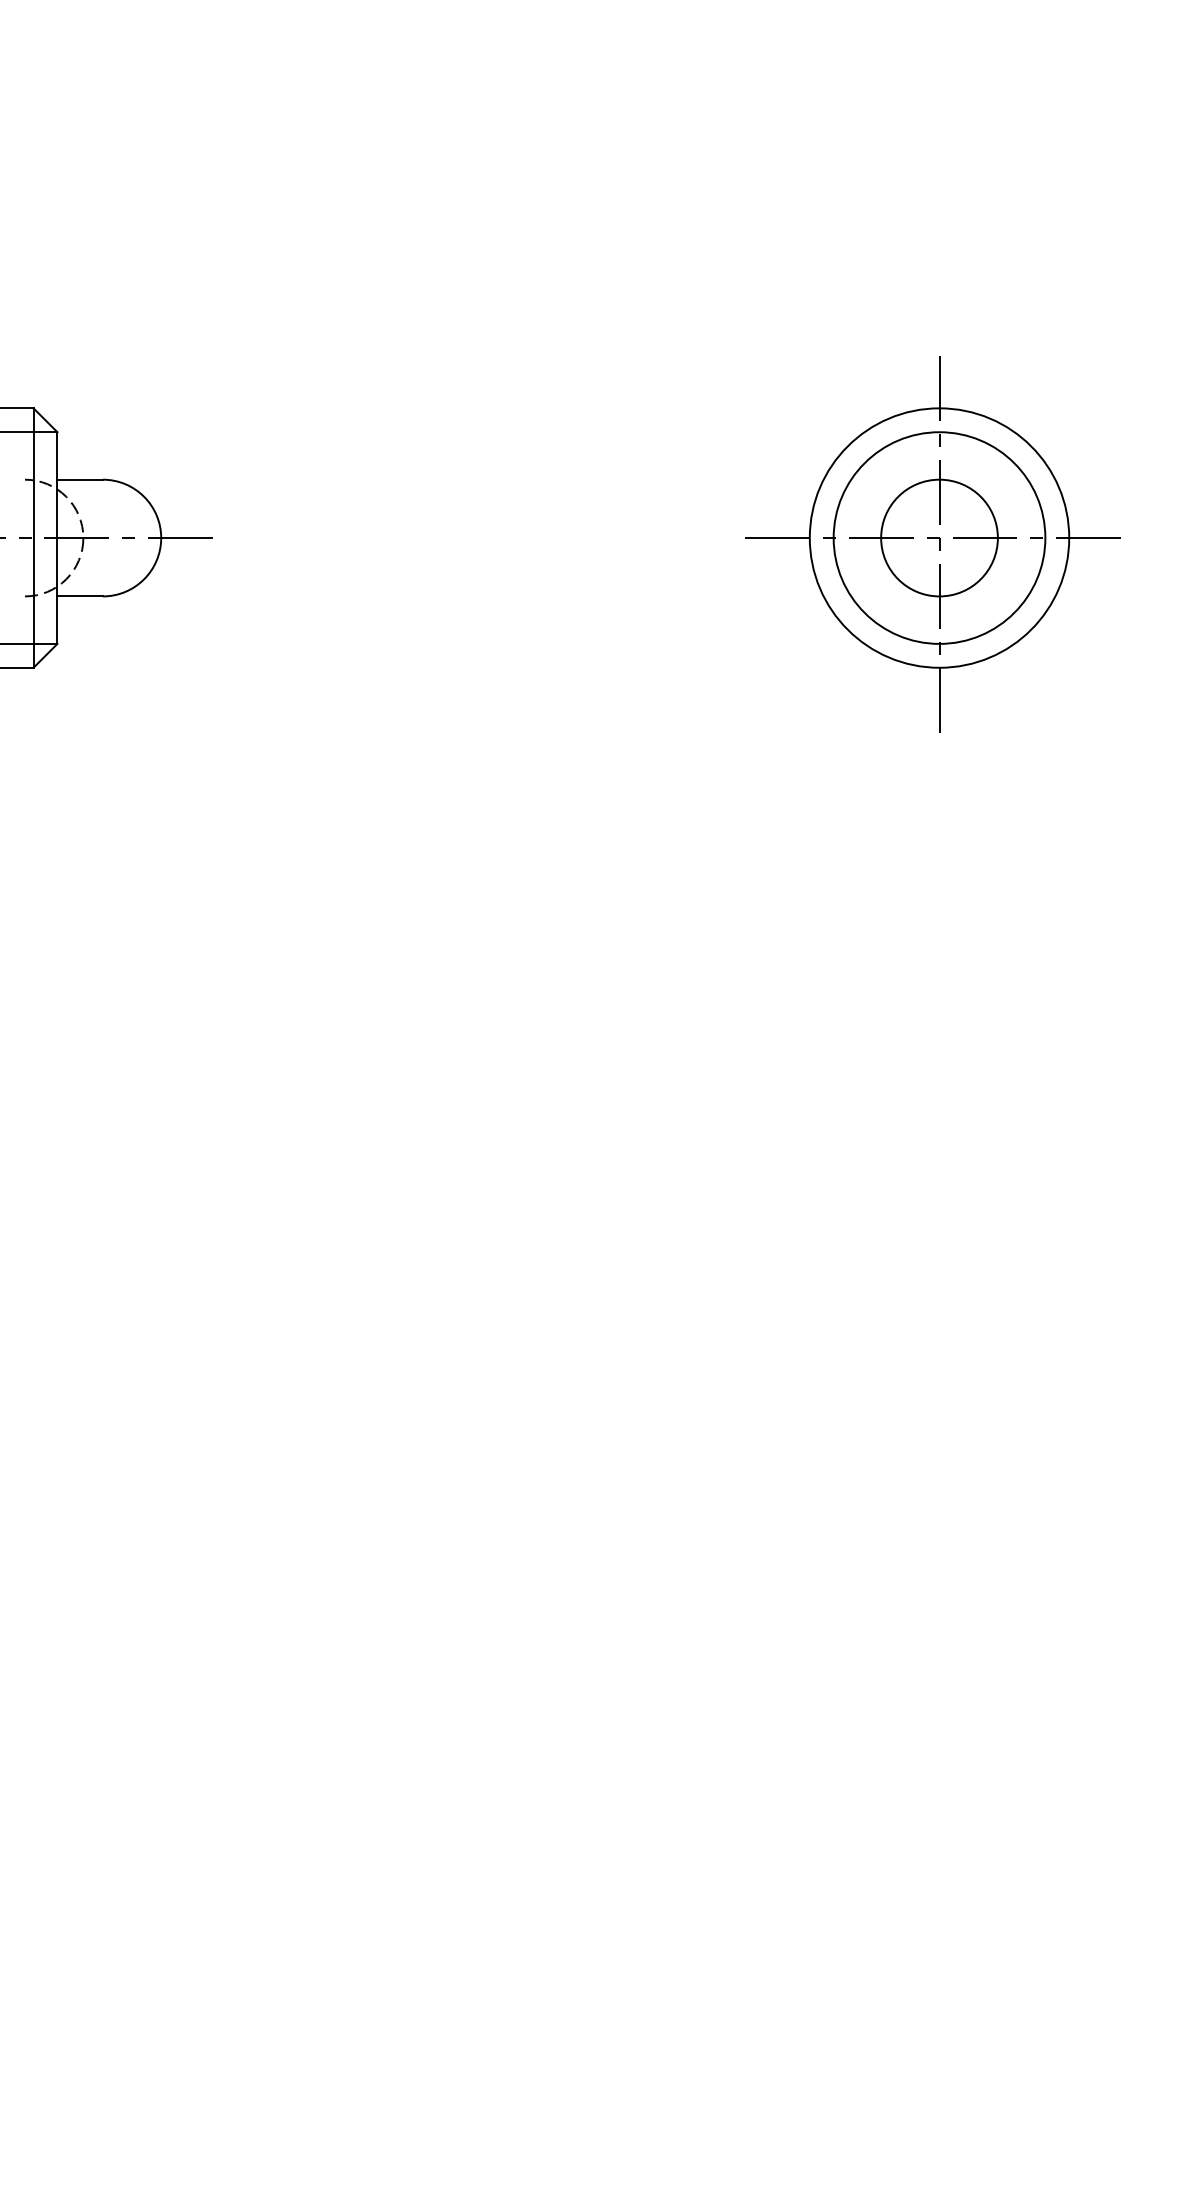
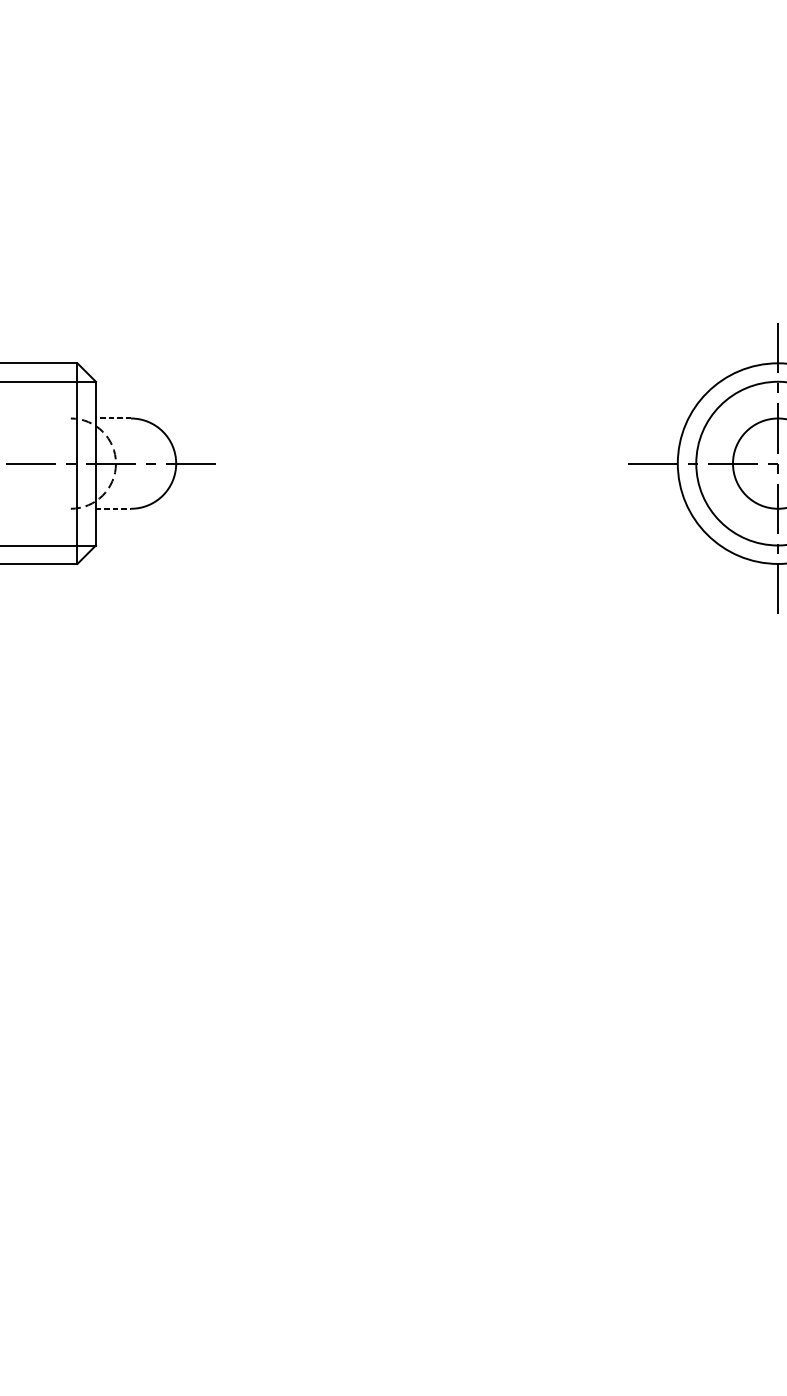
line: (80, 479) -> (113, 418), solid -> dashed
line: (80, 596) -> (113, 508), solid -> dashed

